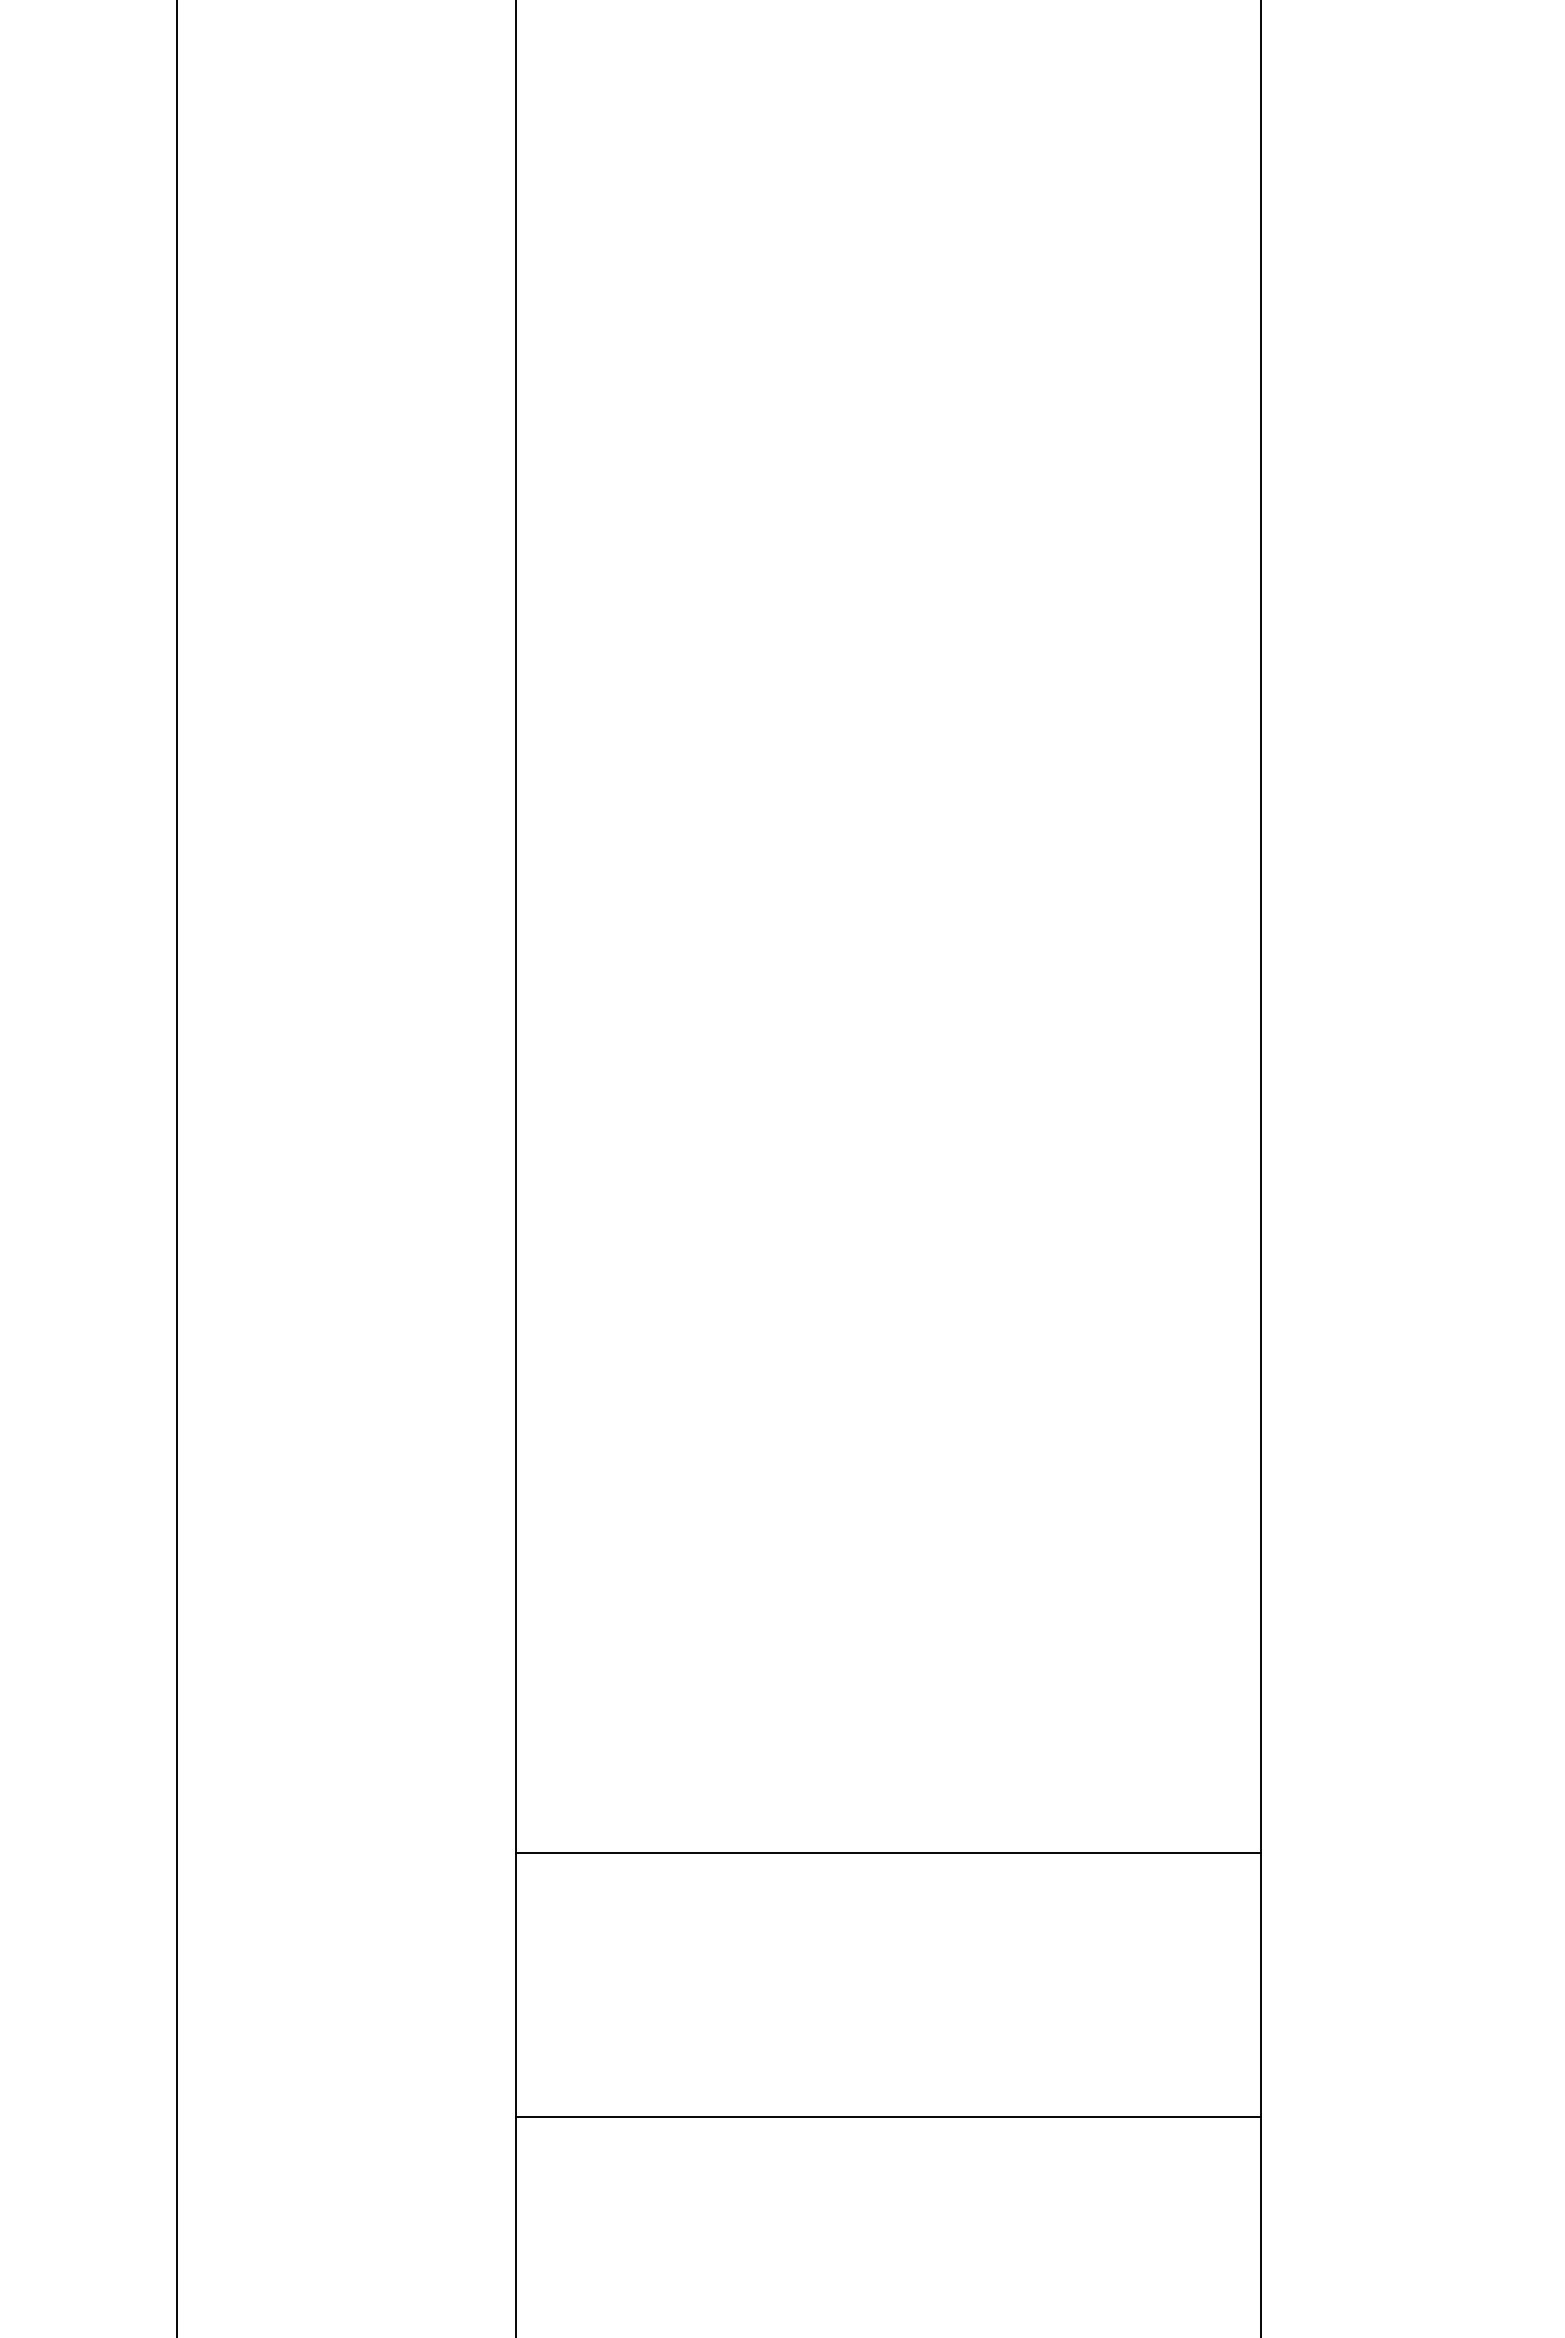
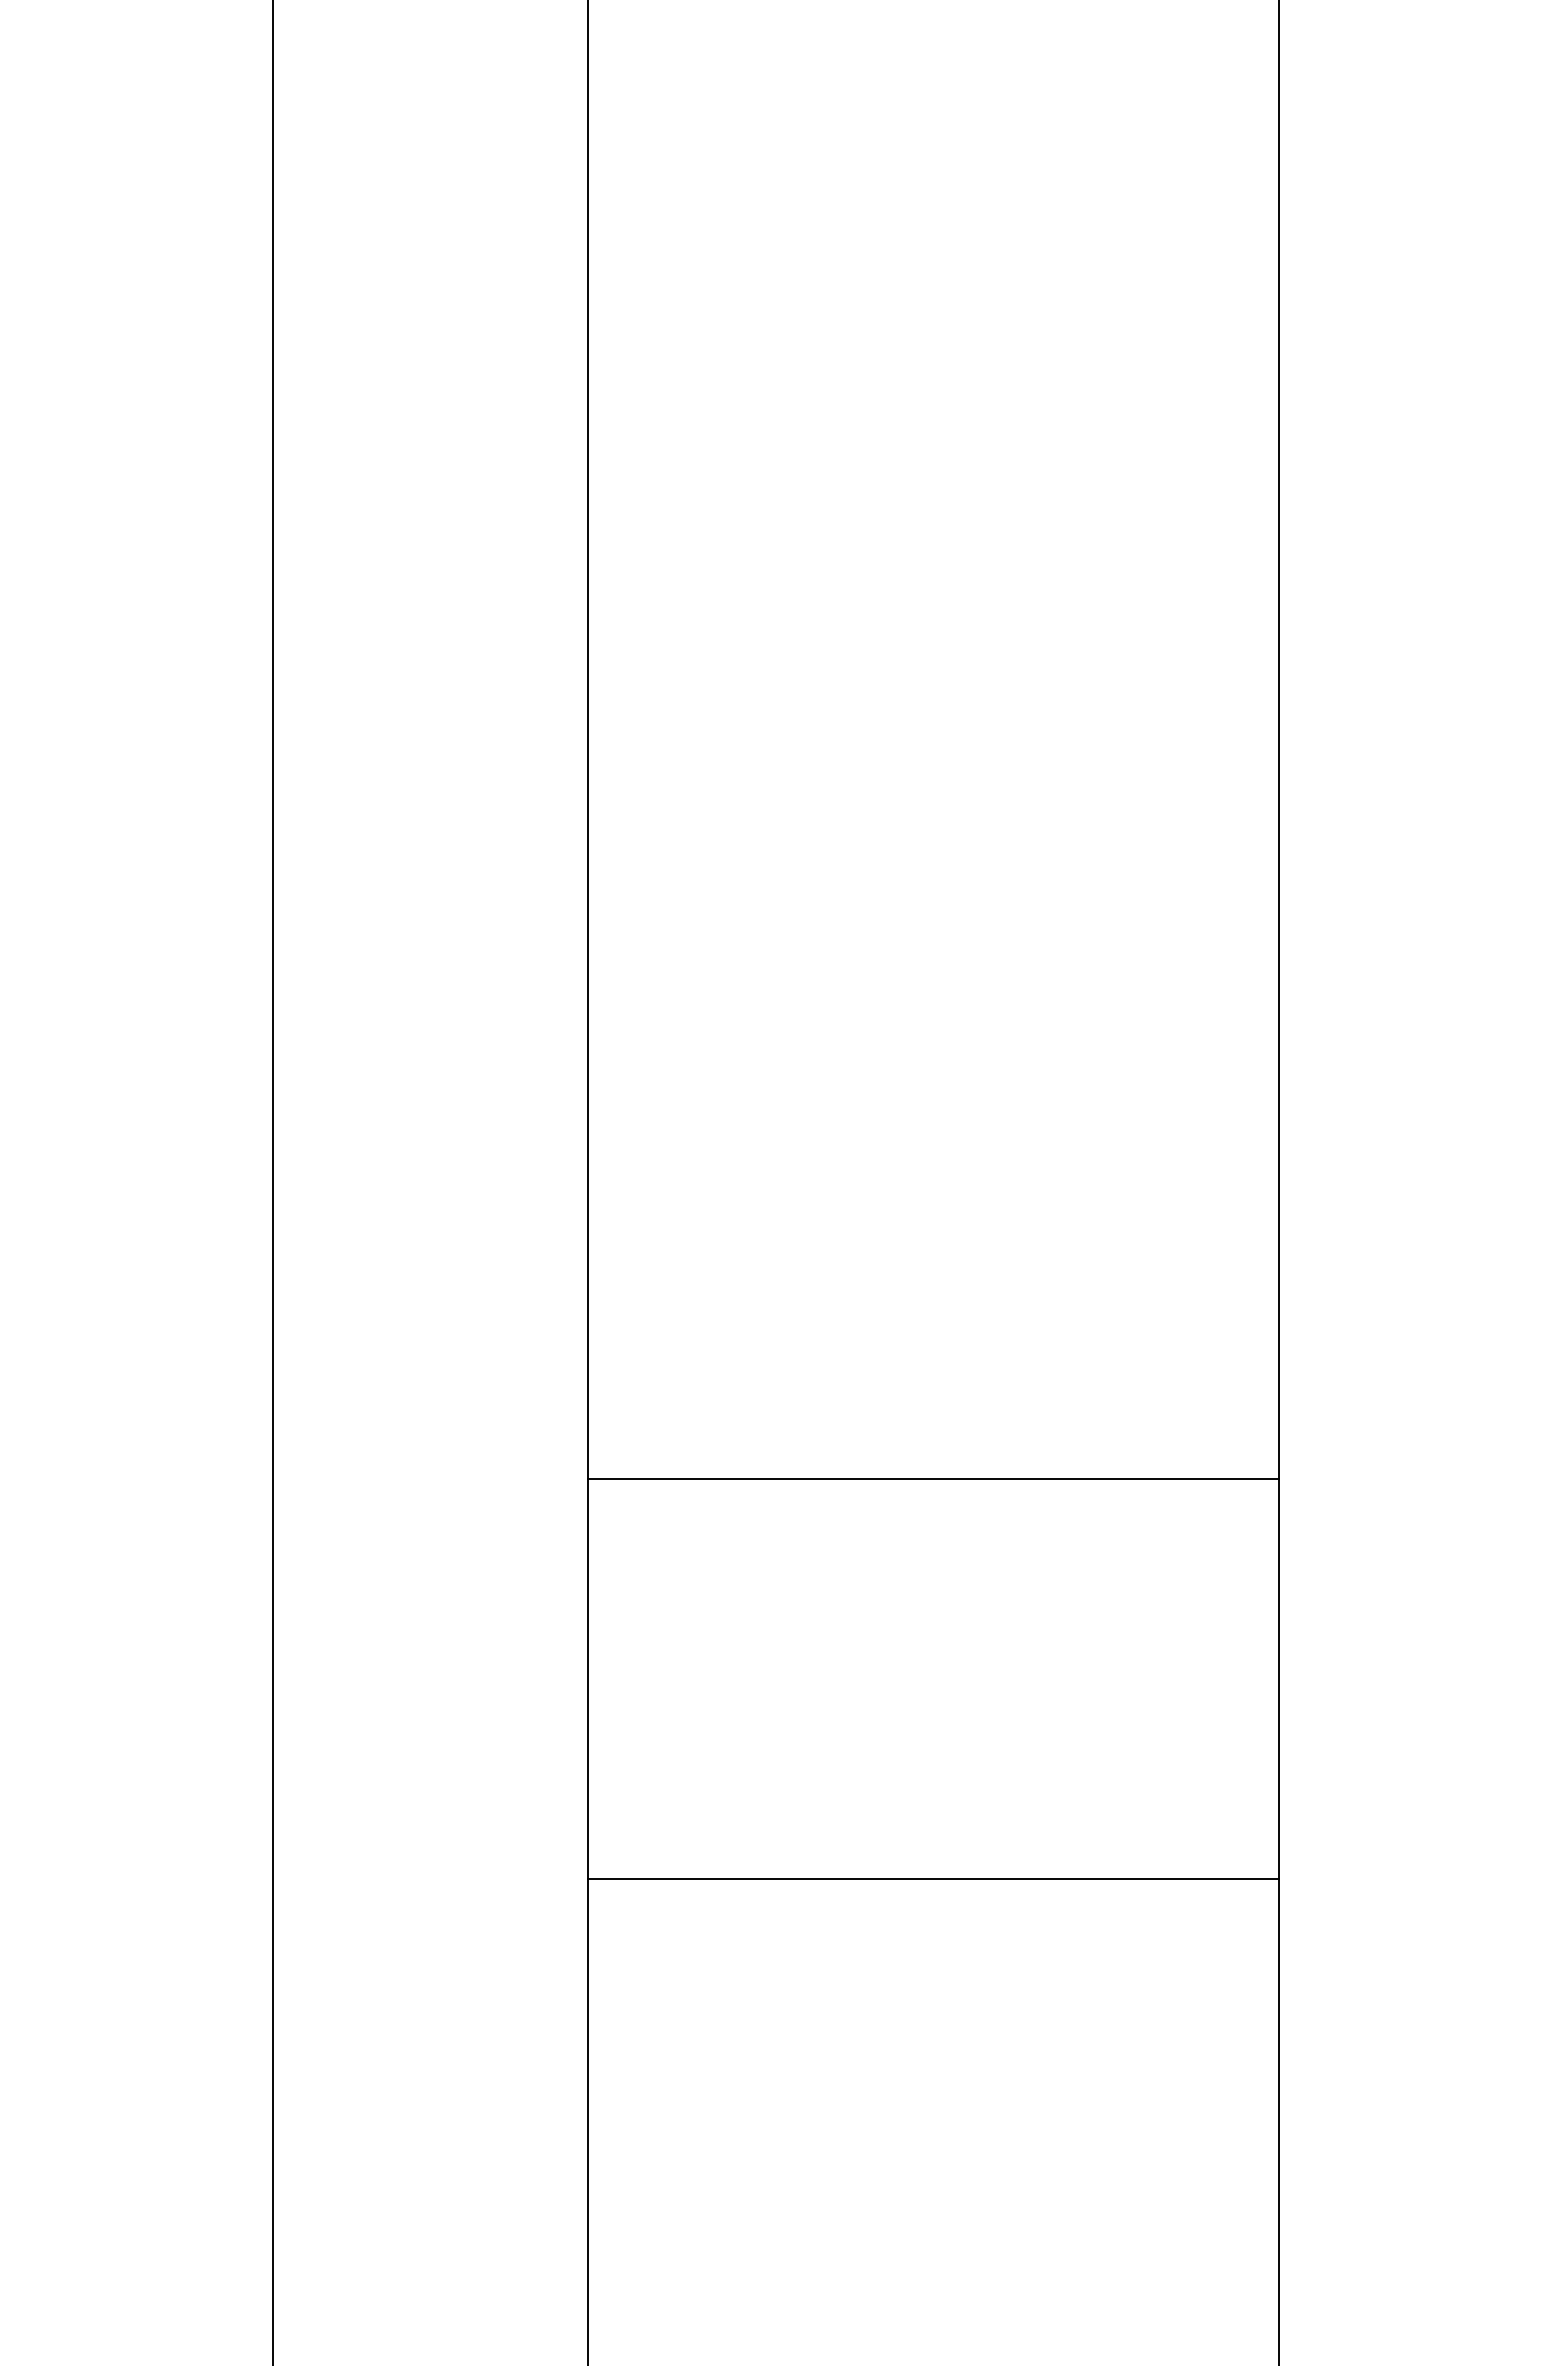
line: (888, 1853) -> (933, 1479), moved
line: (888, 2116) -> (933, 1878), moved

